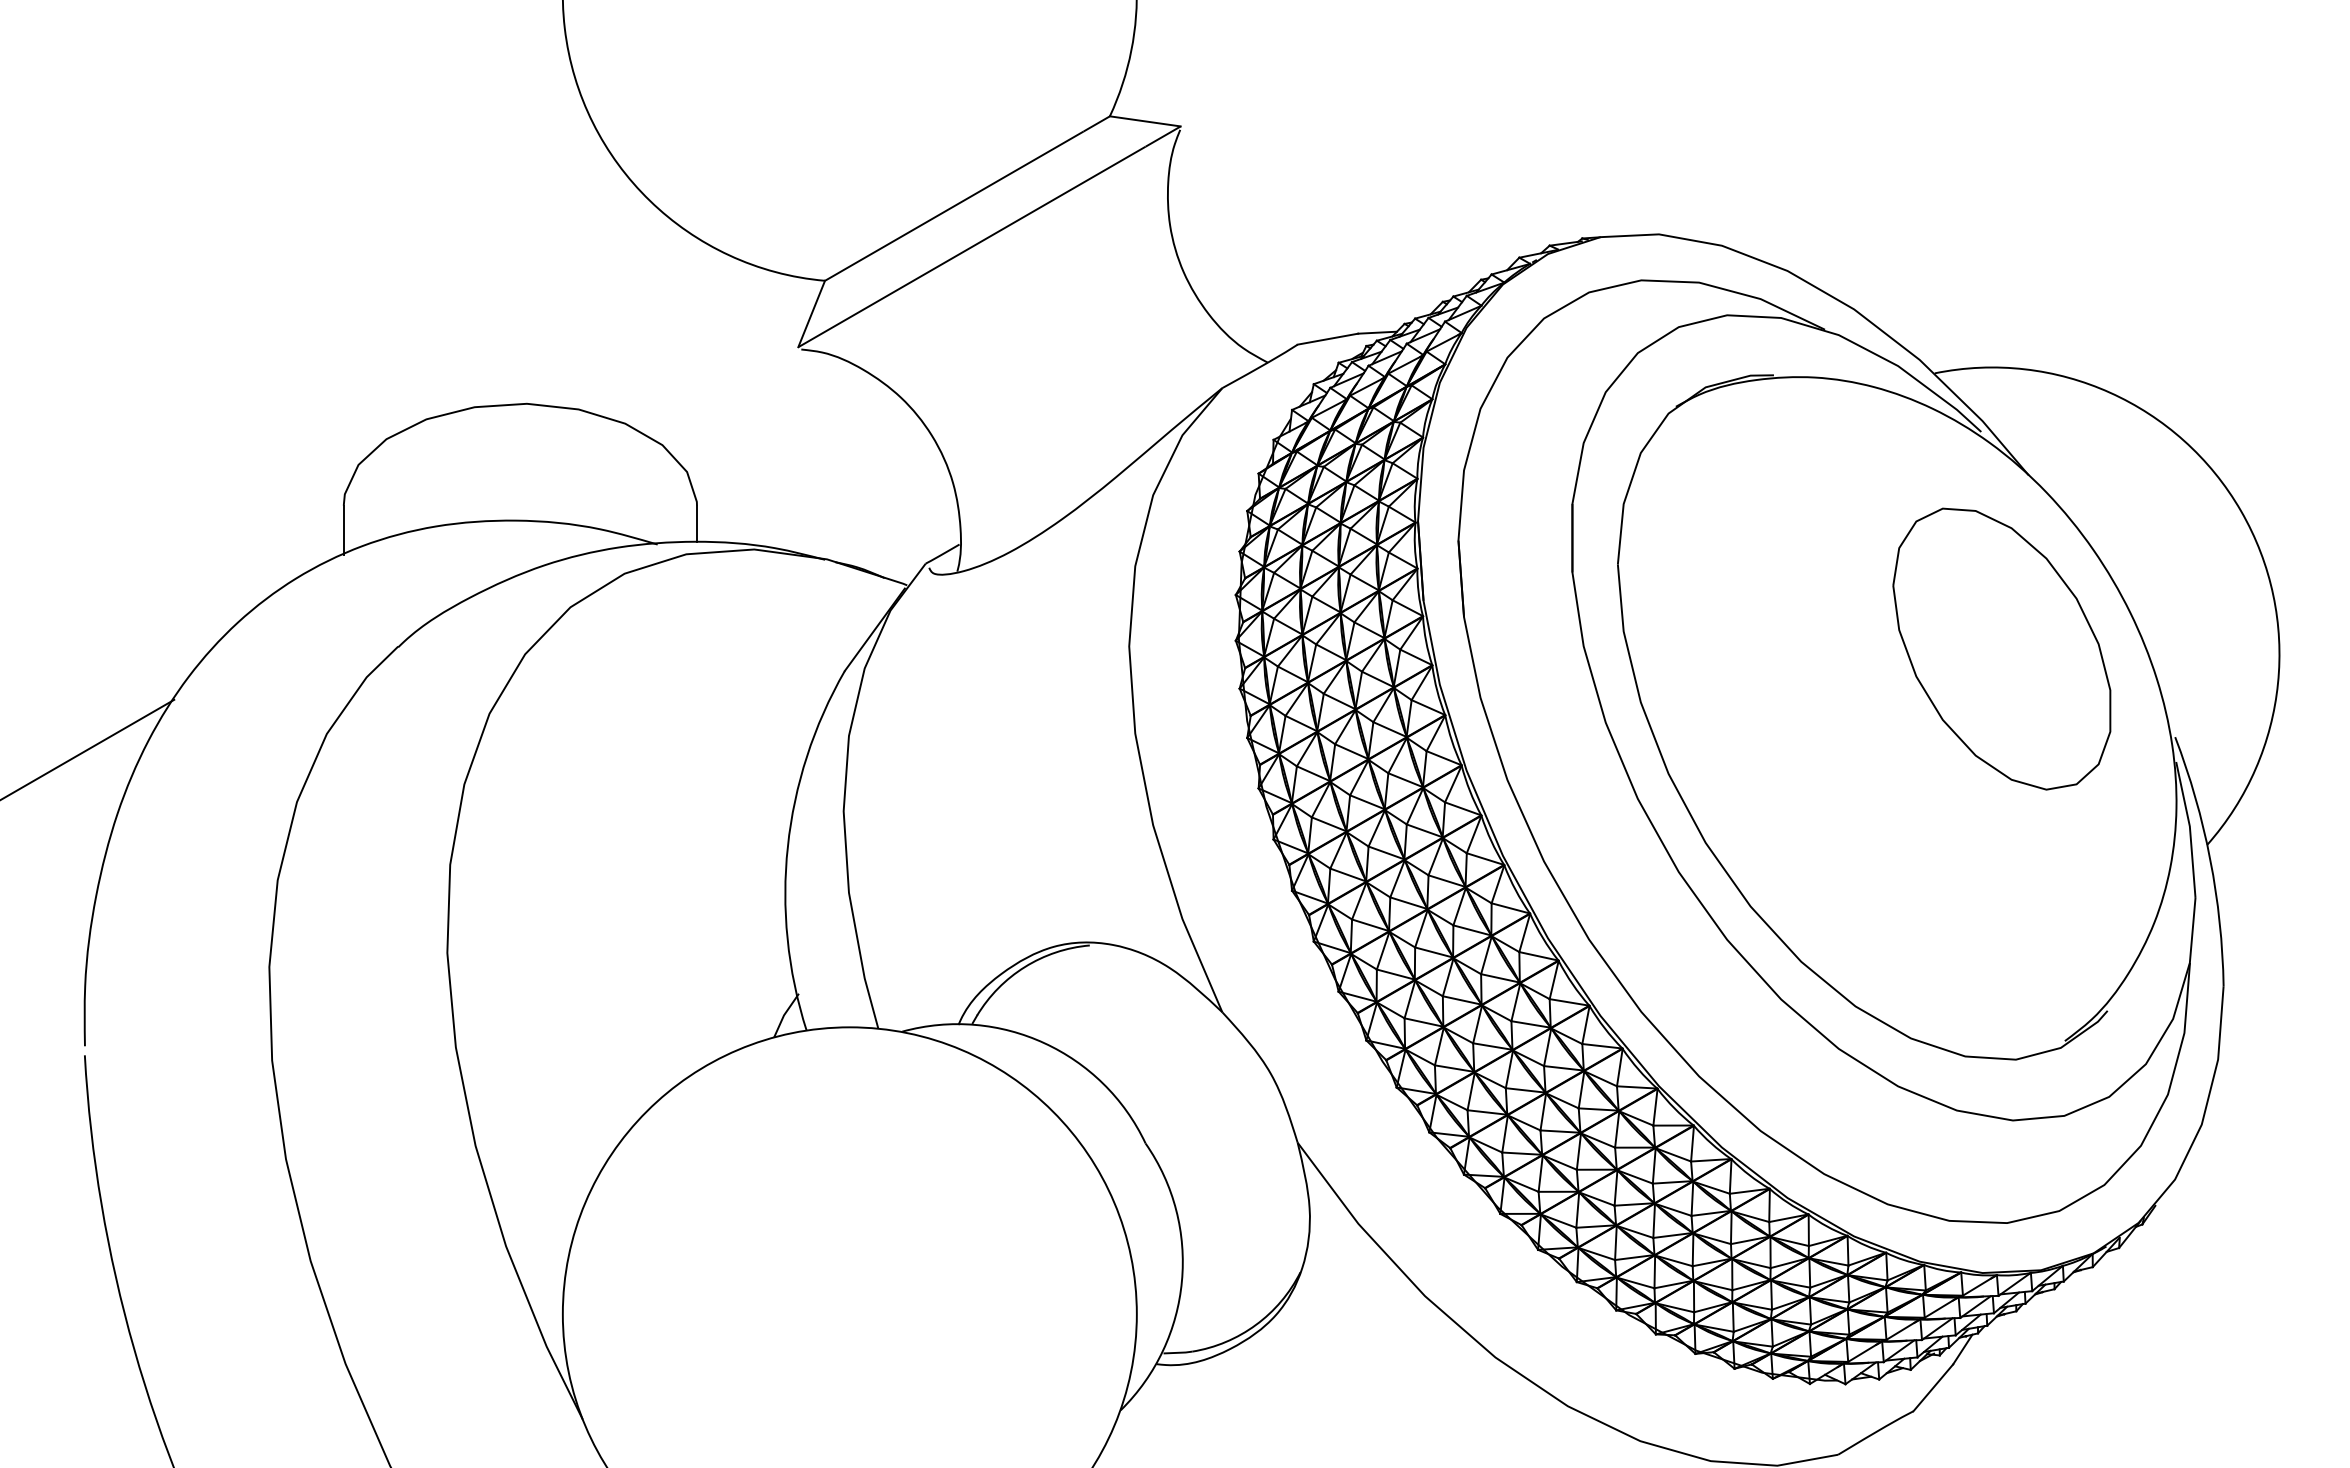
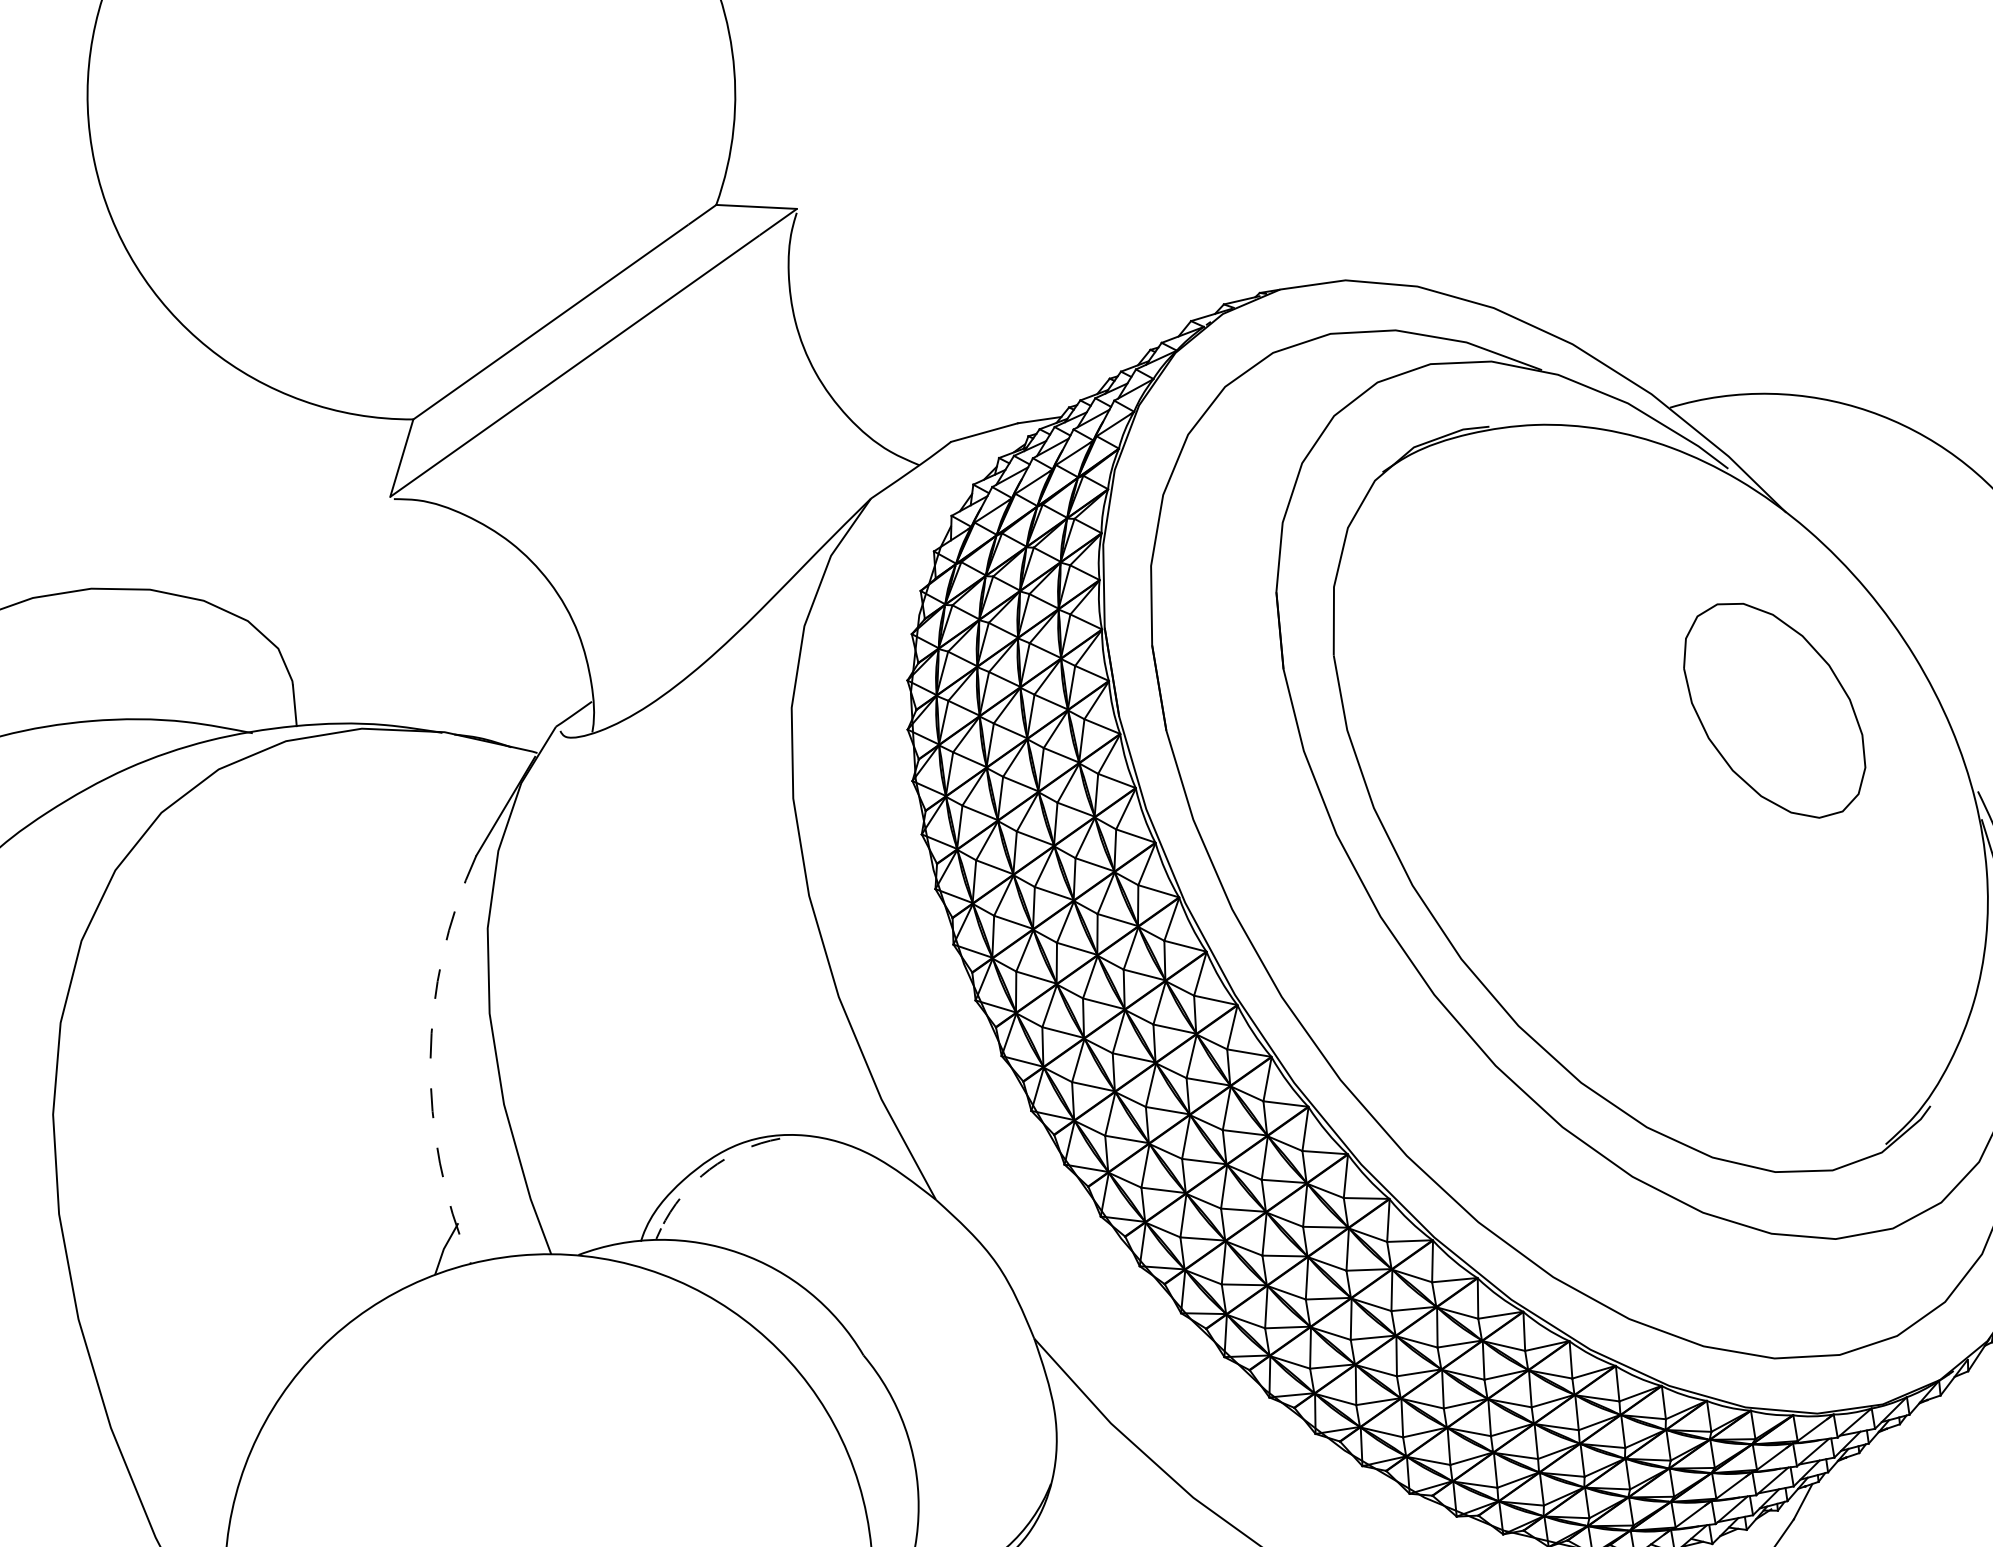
part: (2001, 648) -> (1773, 709), size x0.7
arc: (787, 846) -> (430, 1058), solid -> dashed
arc: (1024, 967) -> (709, 1170), solid -> dashed

